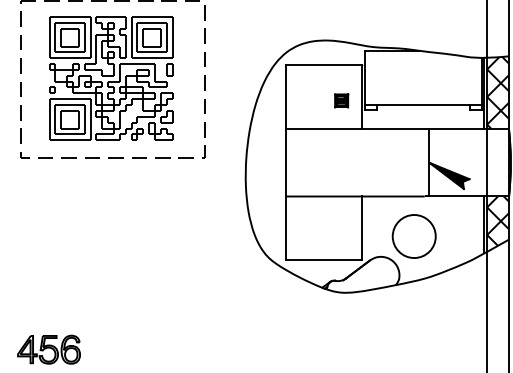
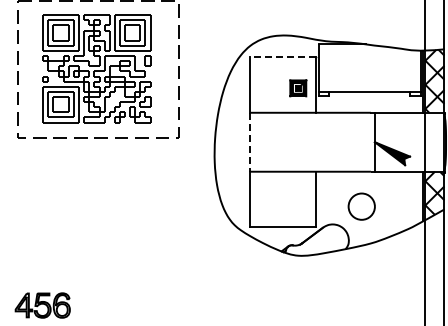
line: (323, 65) -> (282, 57), solid -> dashed
part: (341, 100) -> (298, 87), size x1.4
line: (286, 163) -> (250, 142), solid -> dashed
circle: (413, 236) -> (361, 206), size x0.7

